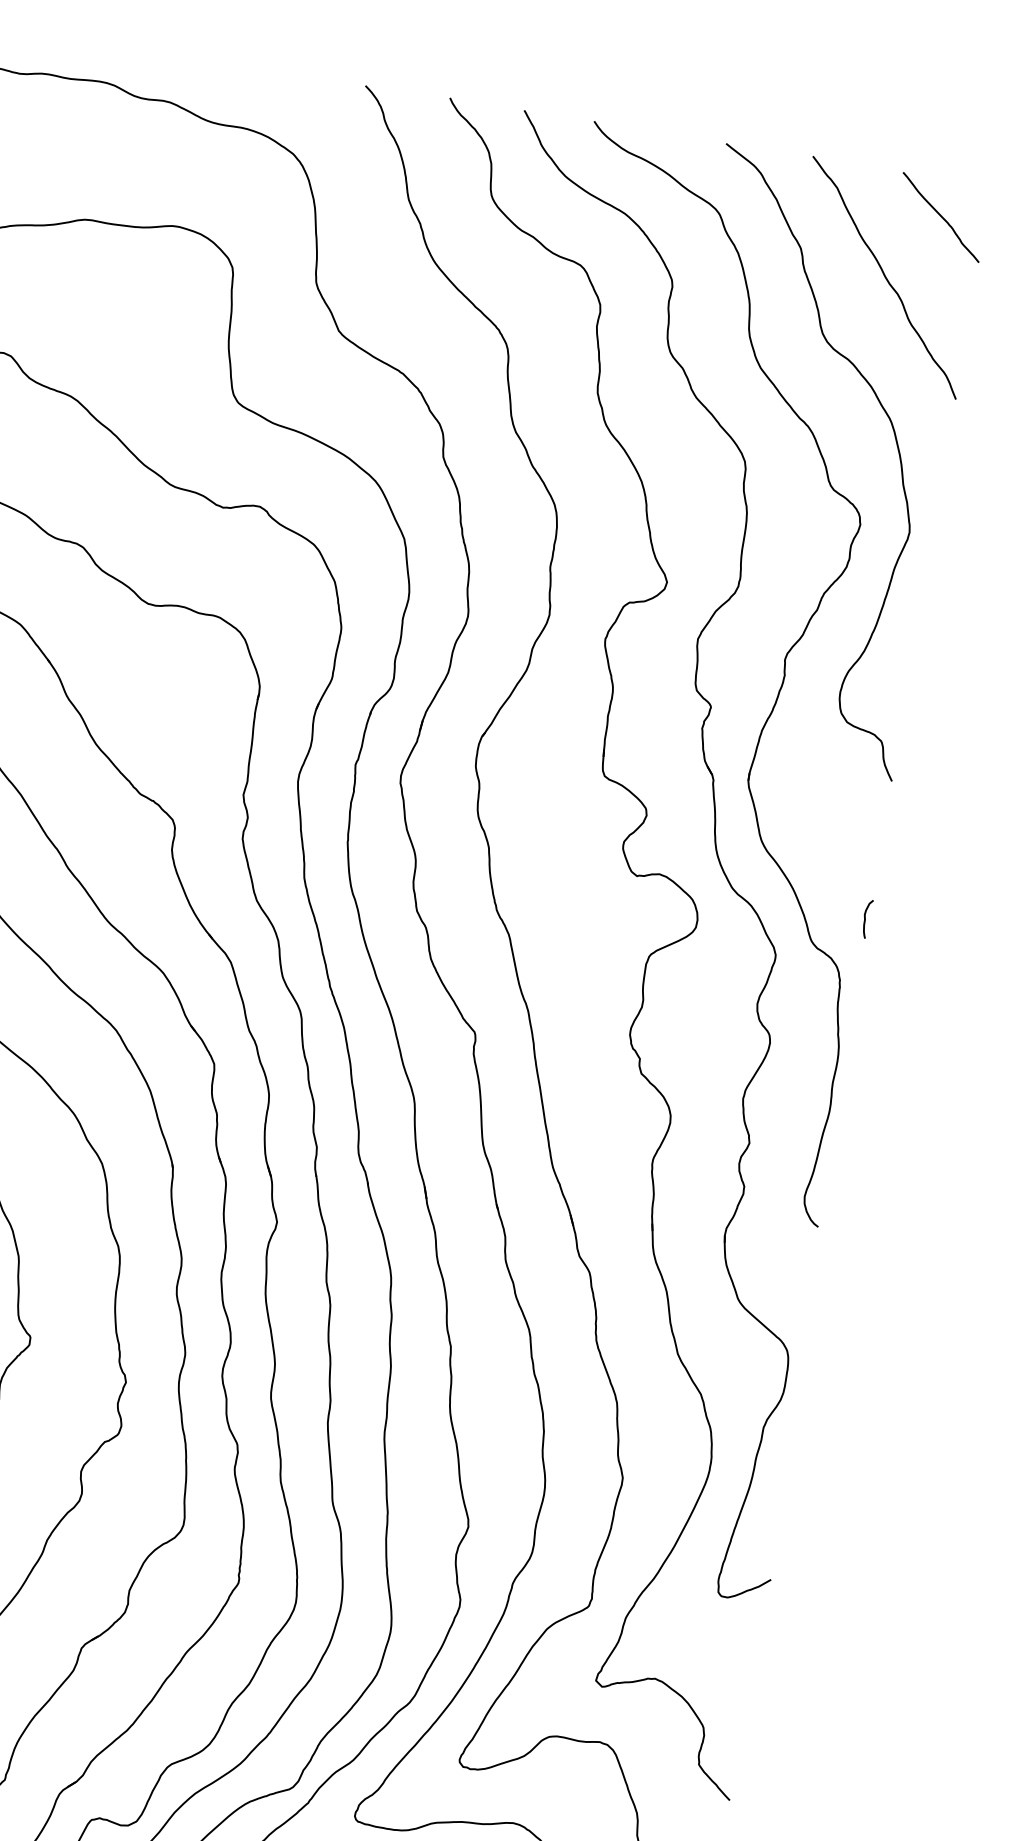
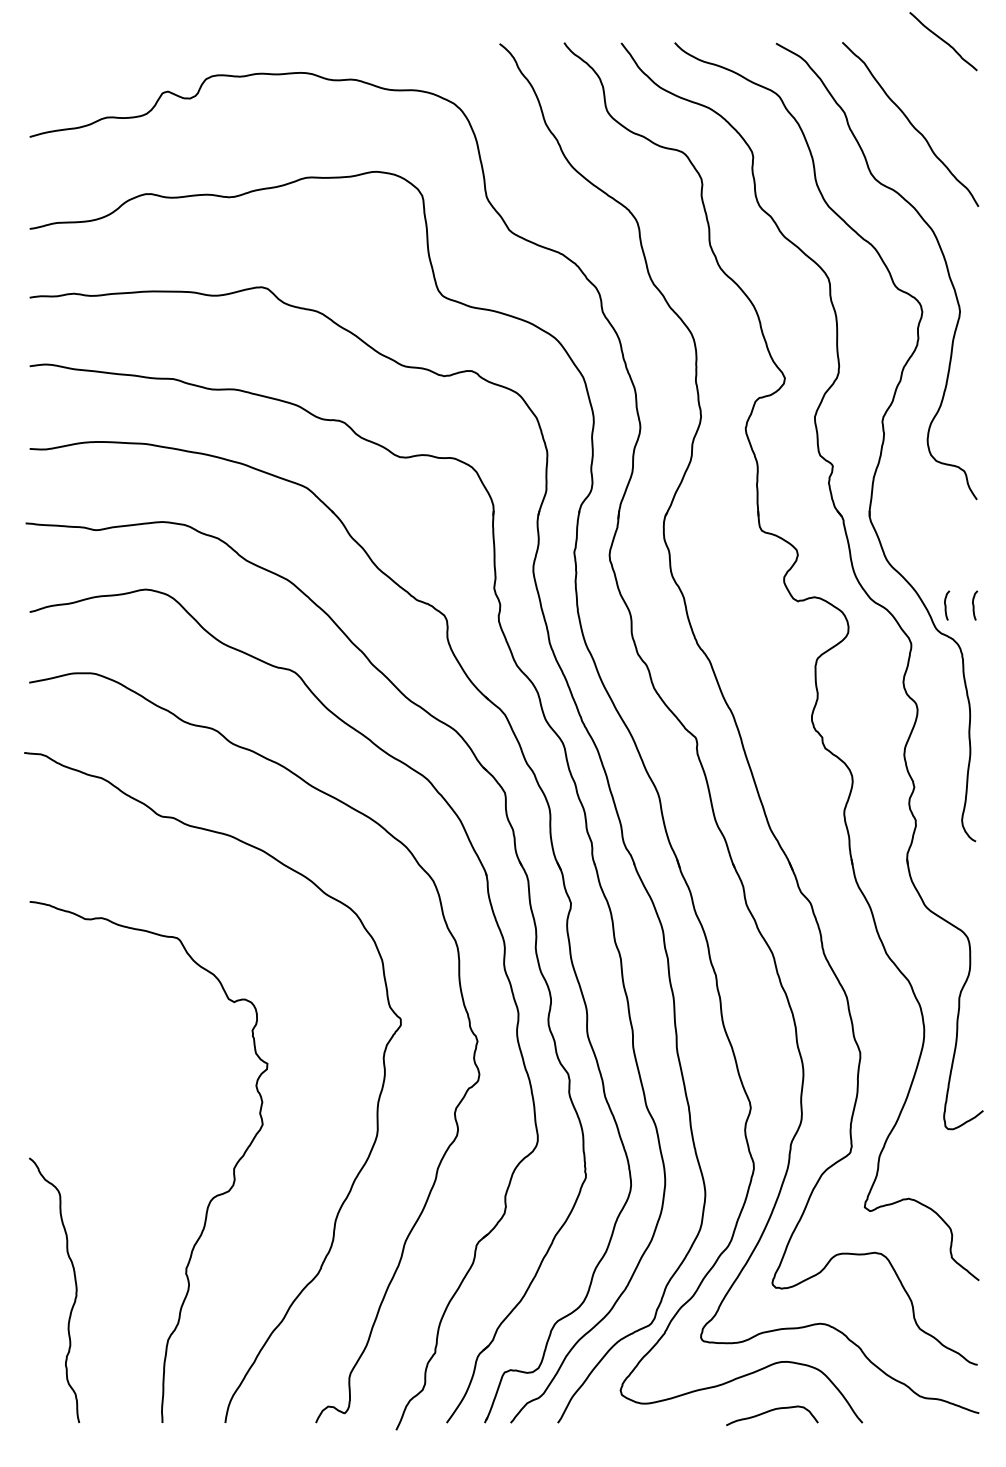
curve: (941, 217) -> (943, 41), moved
curve: (829, 912) -> (946, 605), added

